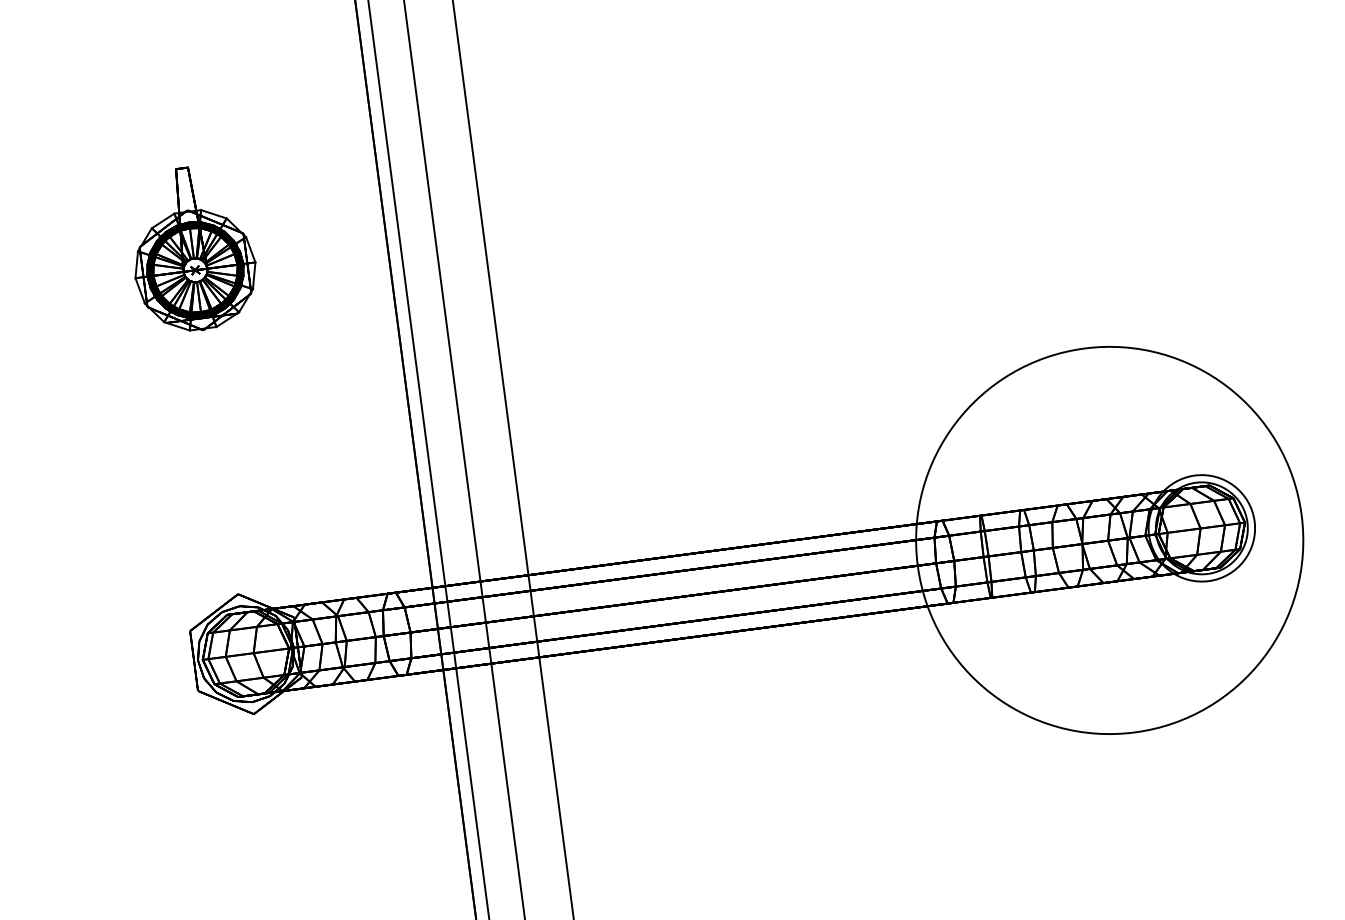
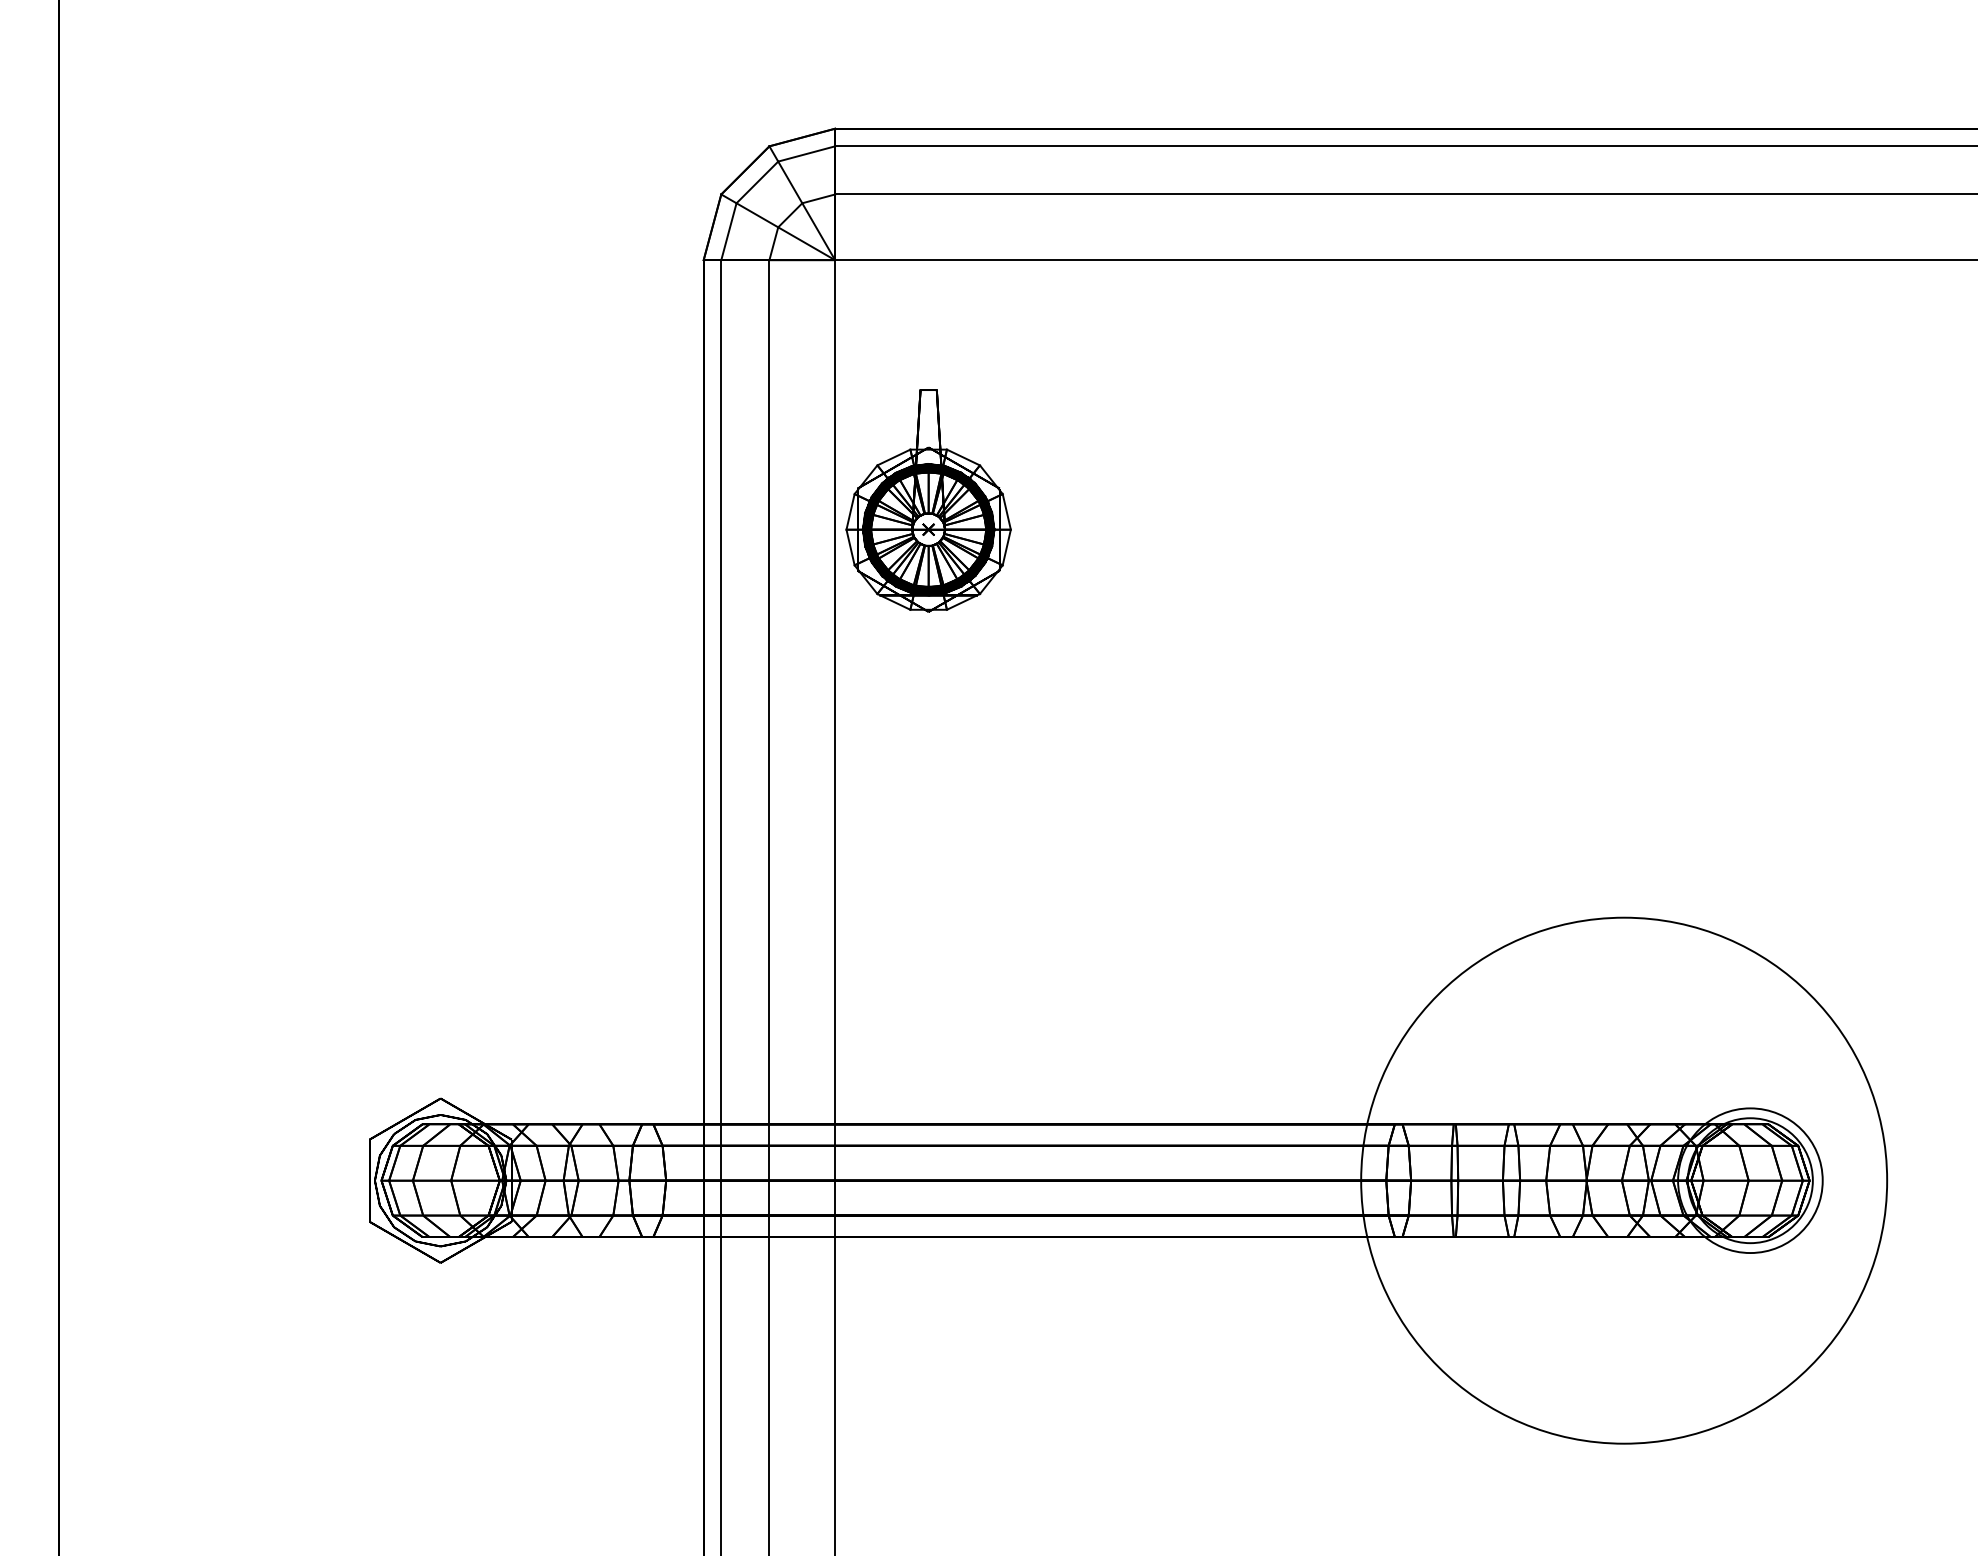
part: (192, 249) -> (928, 500), moved

